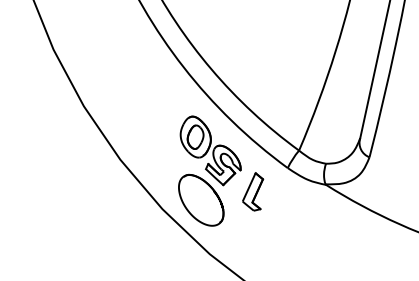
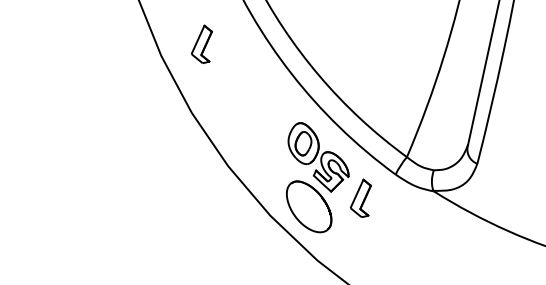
part: (93, 36) -> (201, 43), added

